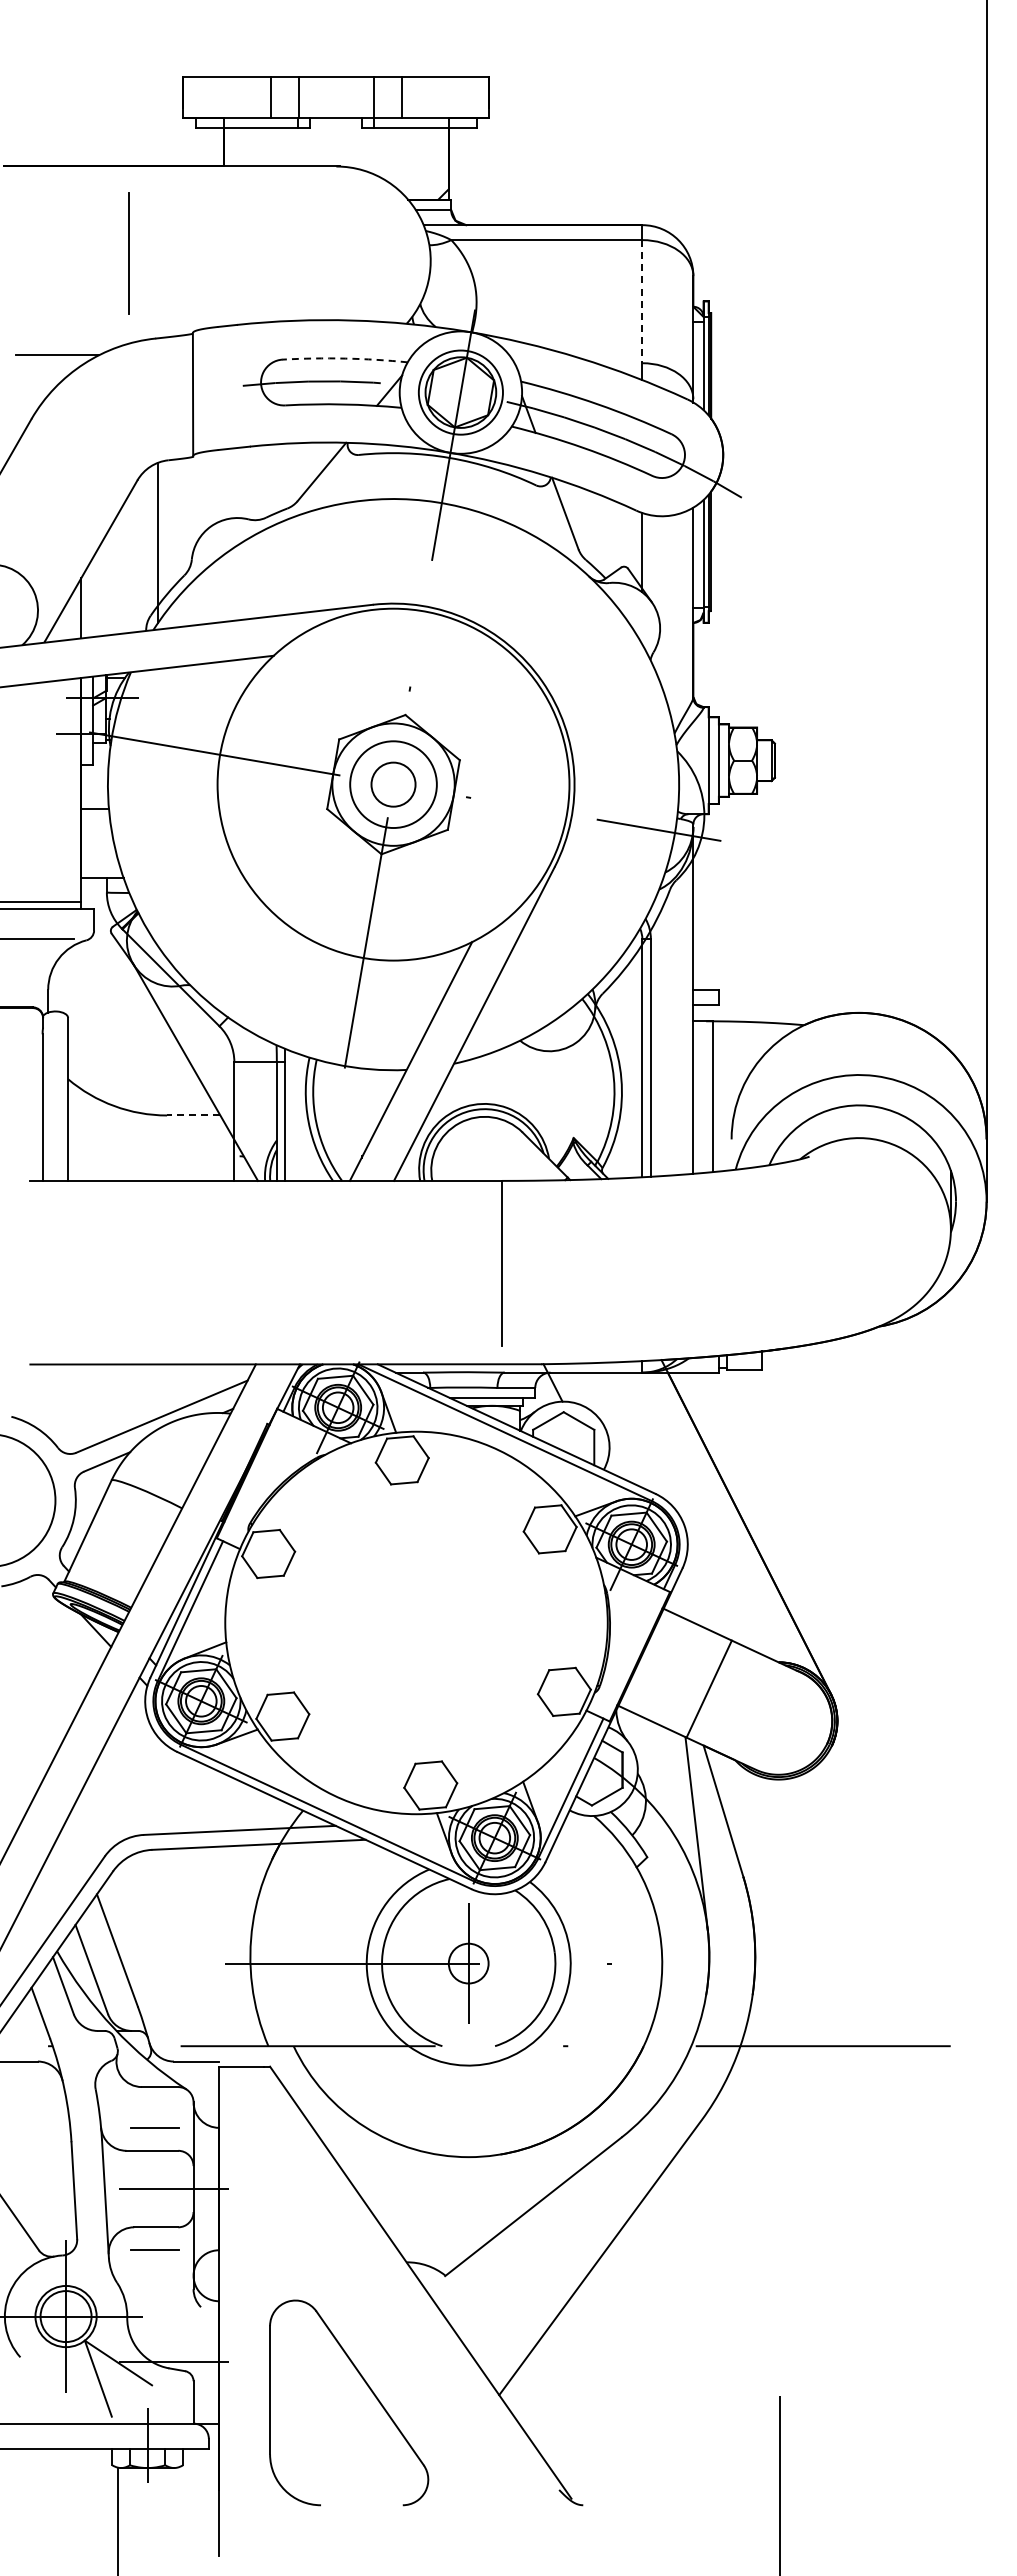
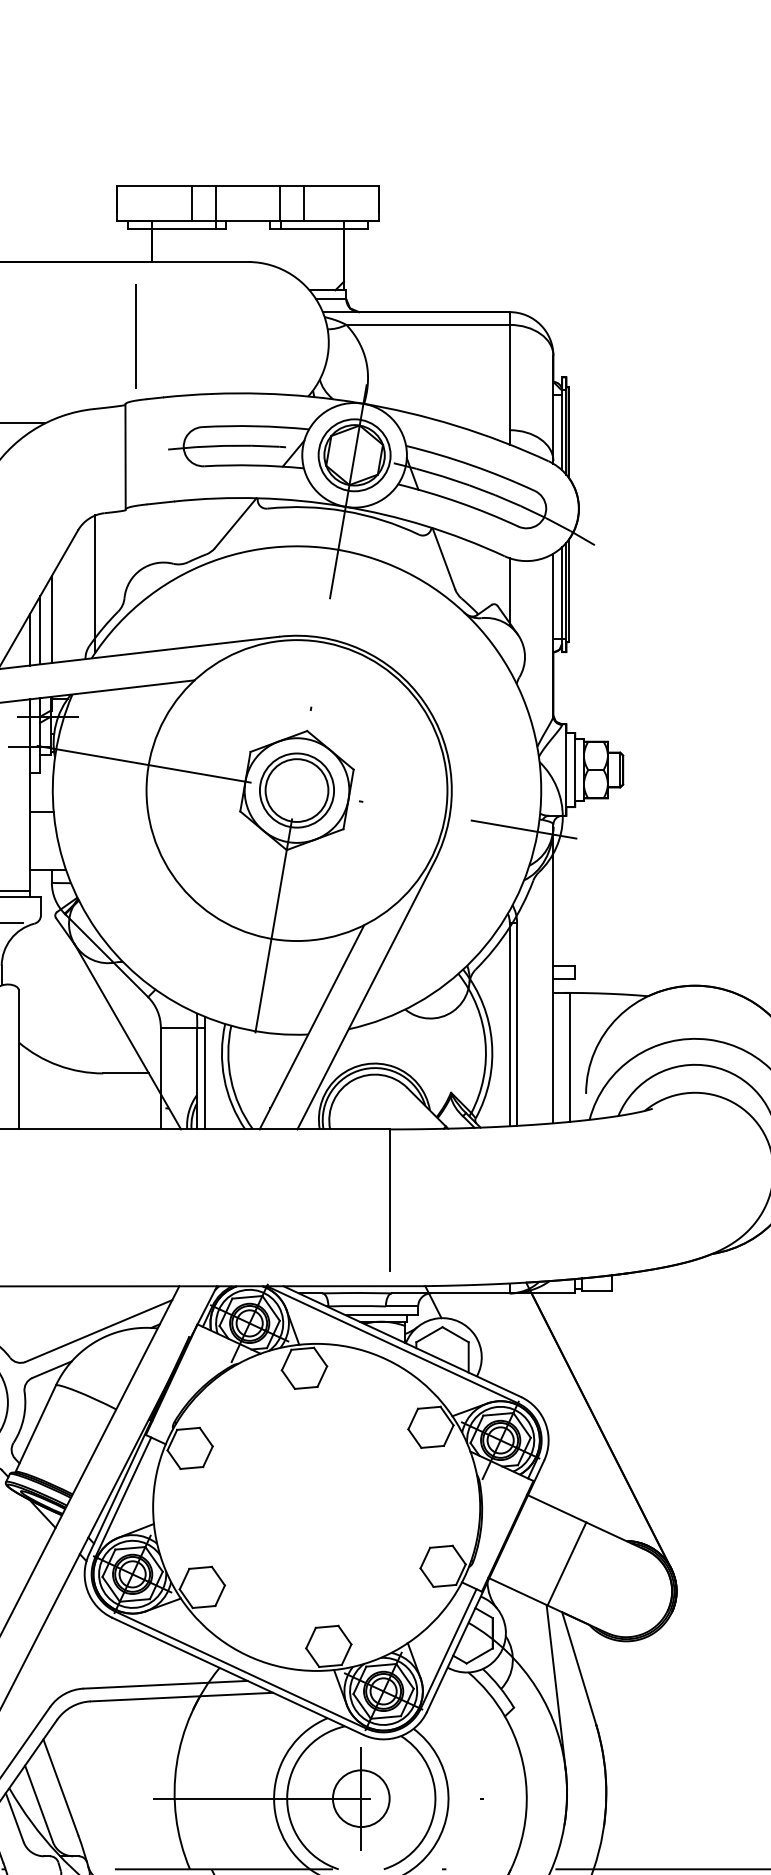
line: (128, 253) -> (136, 336), moved
line: (642, 301) -> (509, 377), dashed -> solid
arc: (345, 358) -> (255, 426), dashed -> solid
line: (106, 584) -> (51, 619), added
line: (93, 597) -> (40, 630), added
circle: (393, 784) -> (296, 790), size x1.67
line: (193, 1115) -> (125, 1073), dashed -> solid
circle: (468, 1963) -> (361, 1798), size x1.67

